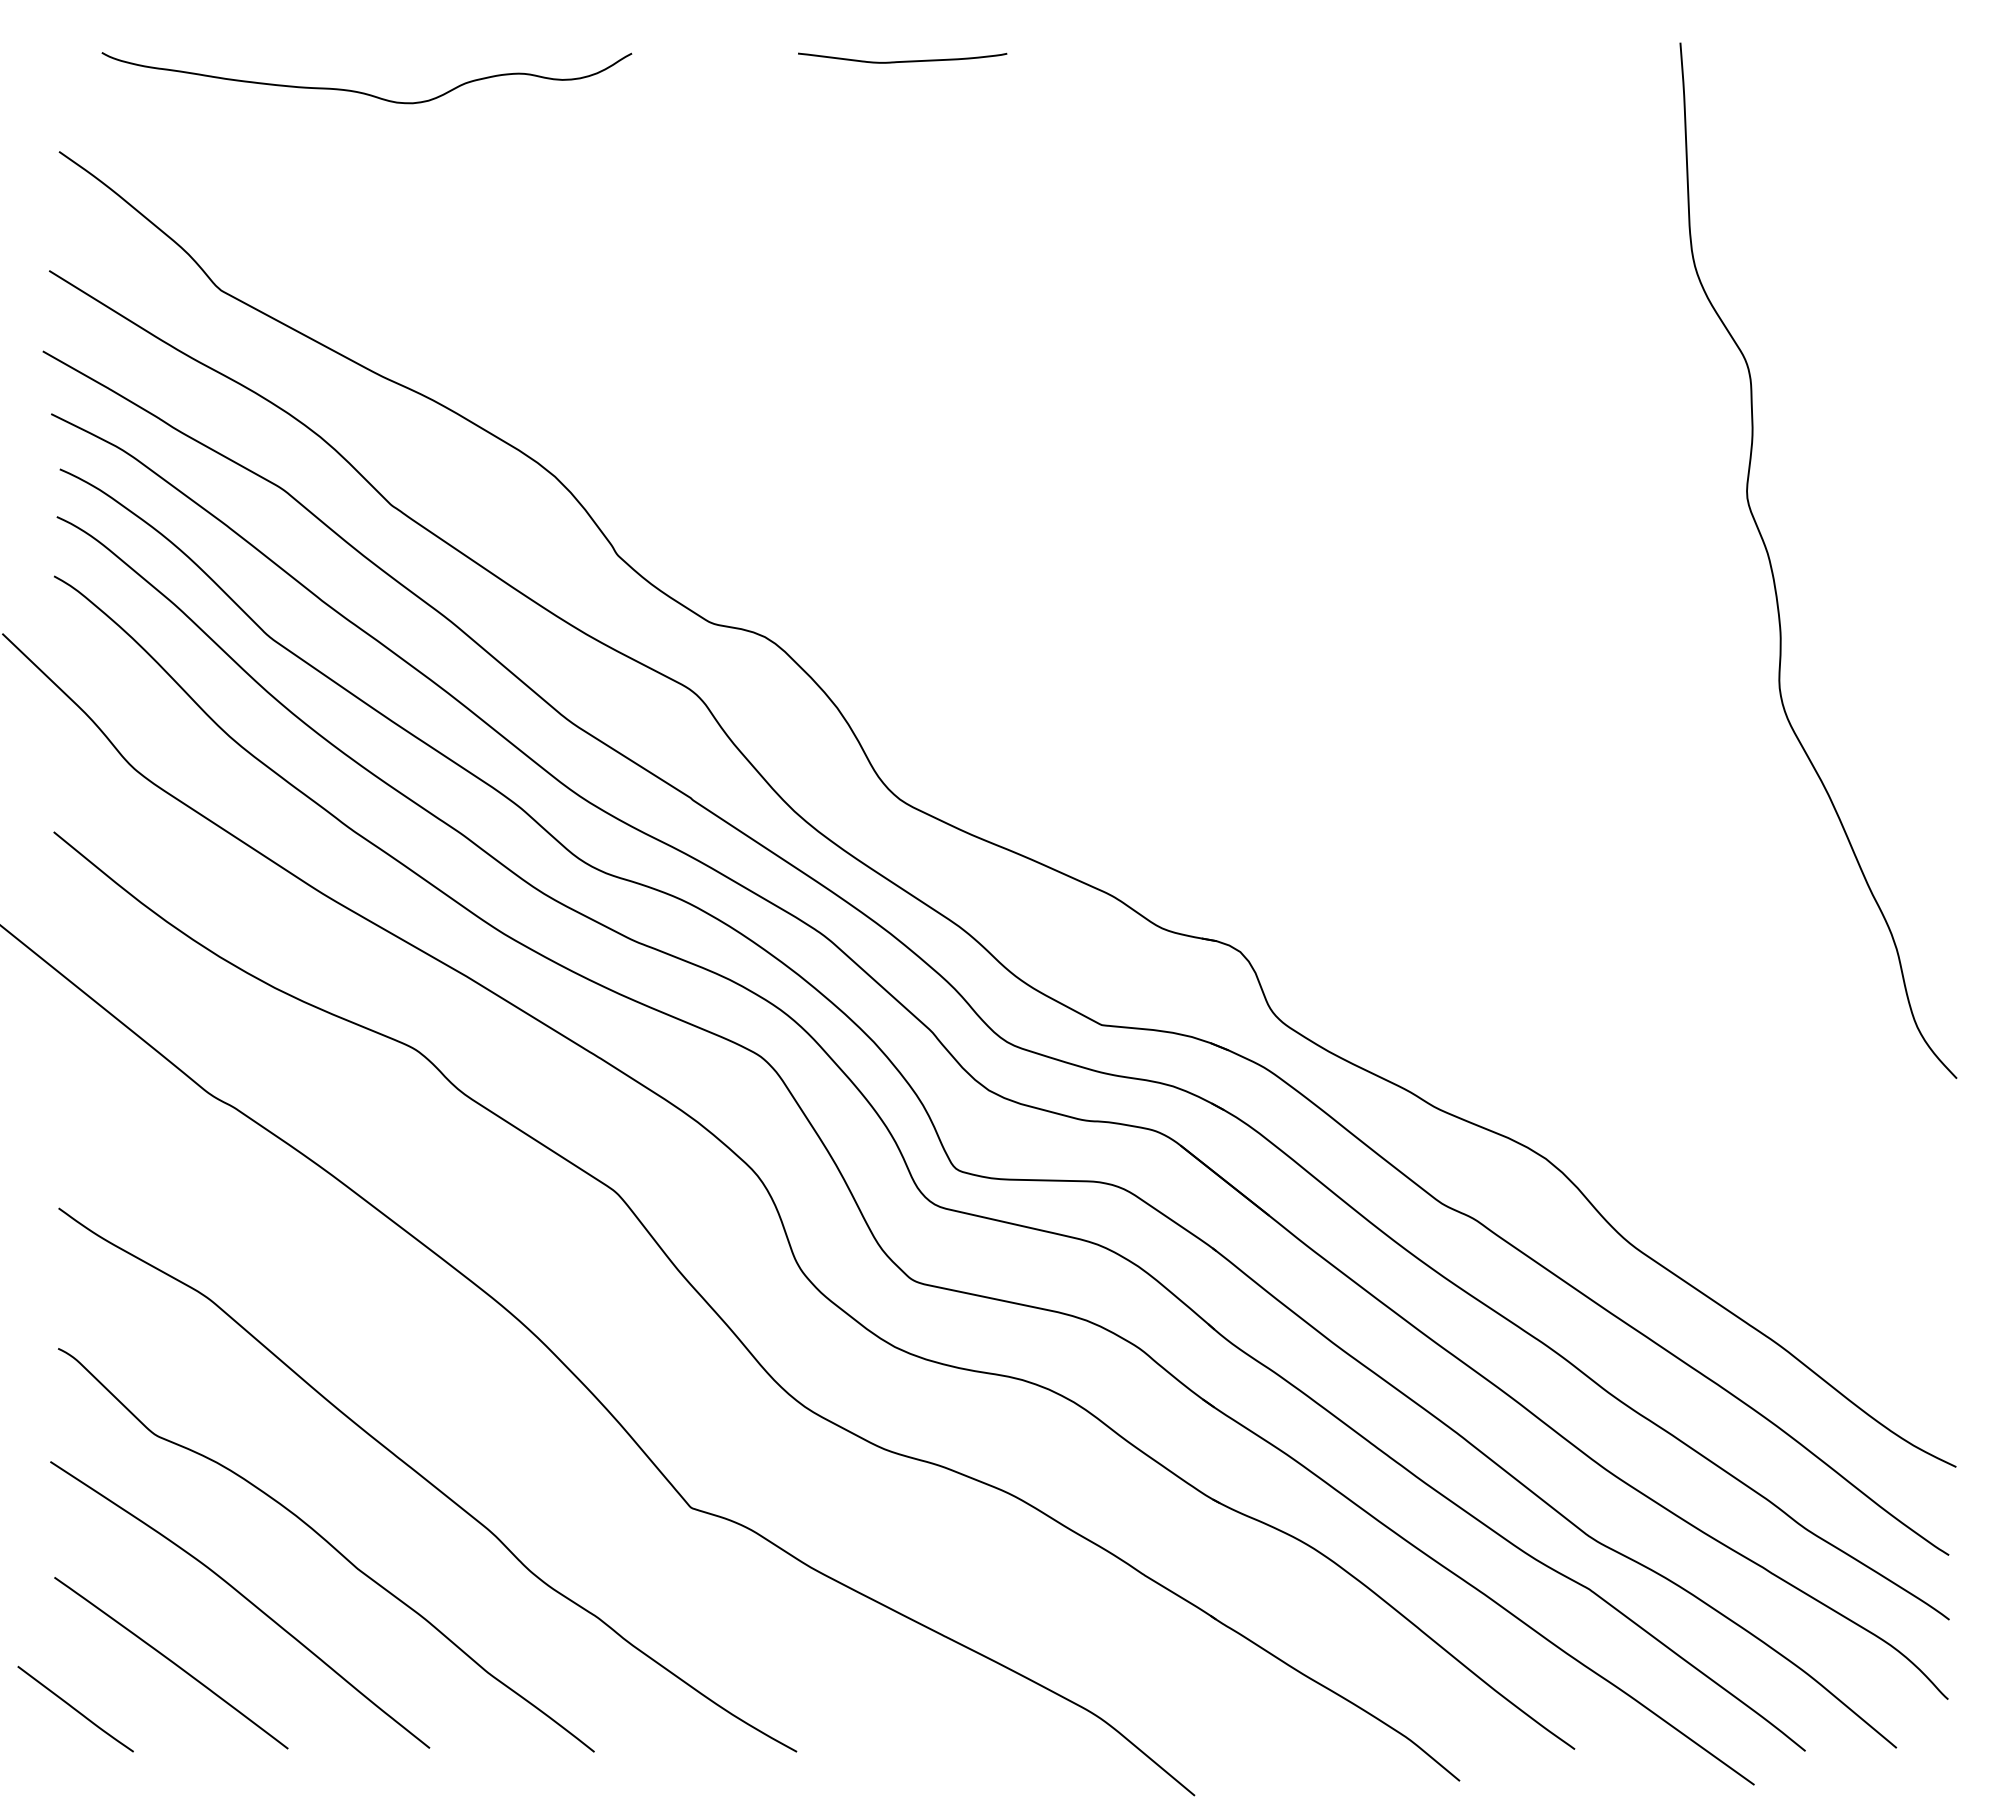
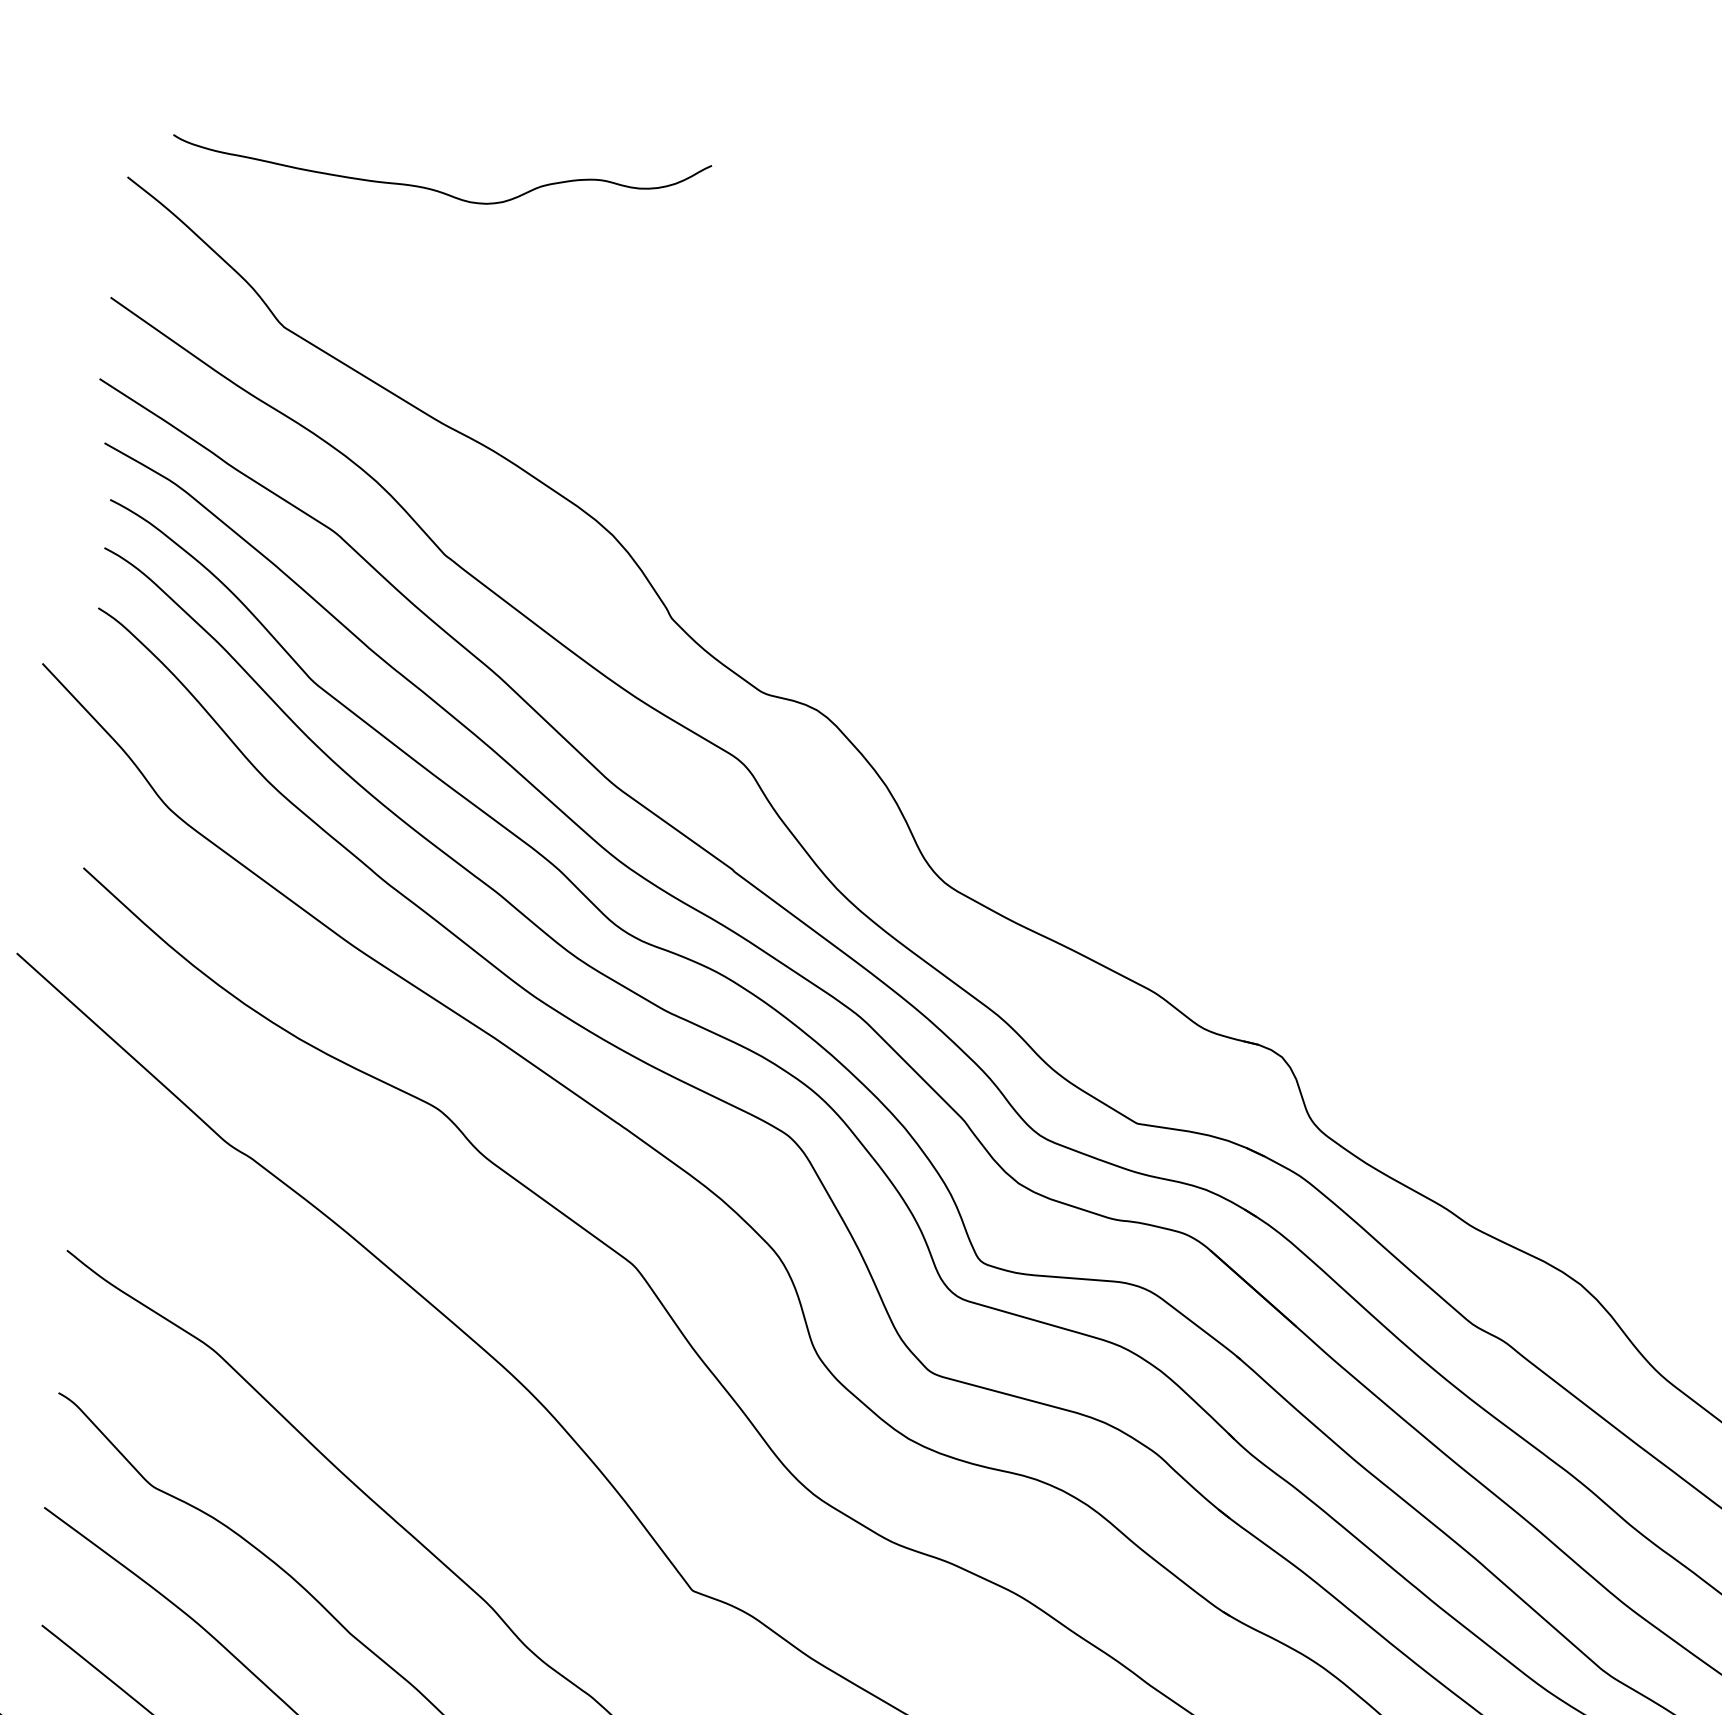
curve: (903, 60) -> (990, 132), removed
curve: (364, 92) -> (437, 190), moved

